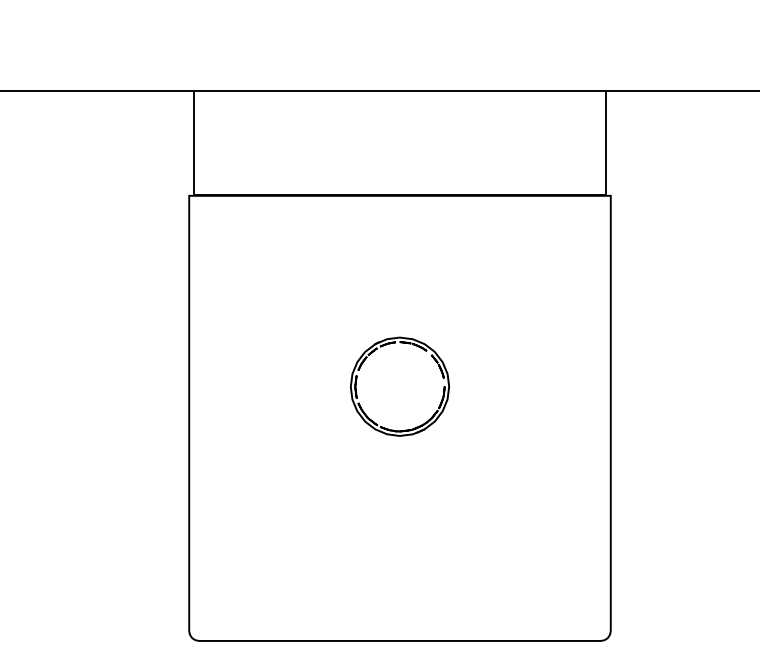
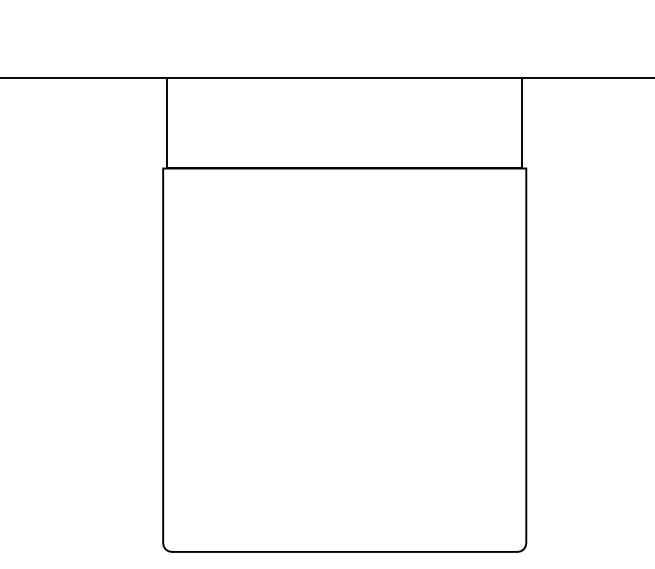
part: (399, 386) -> (344, 332), removed

